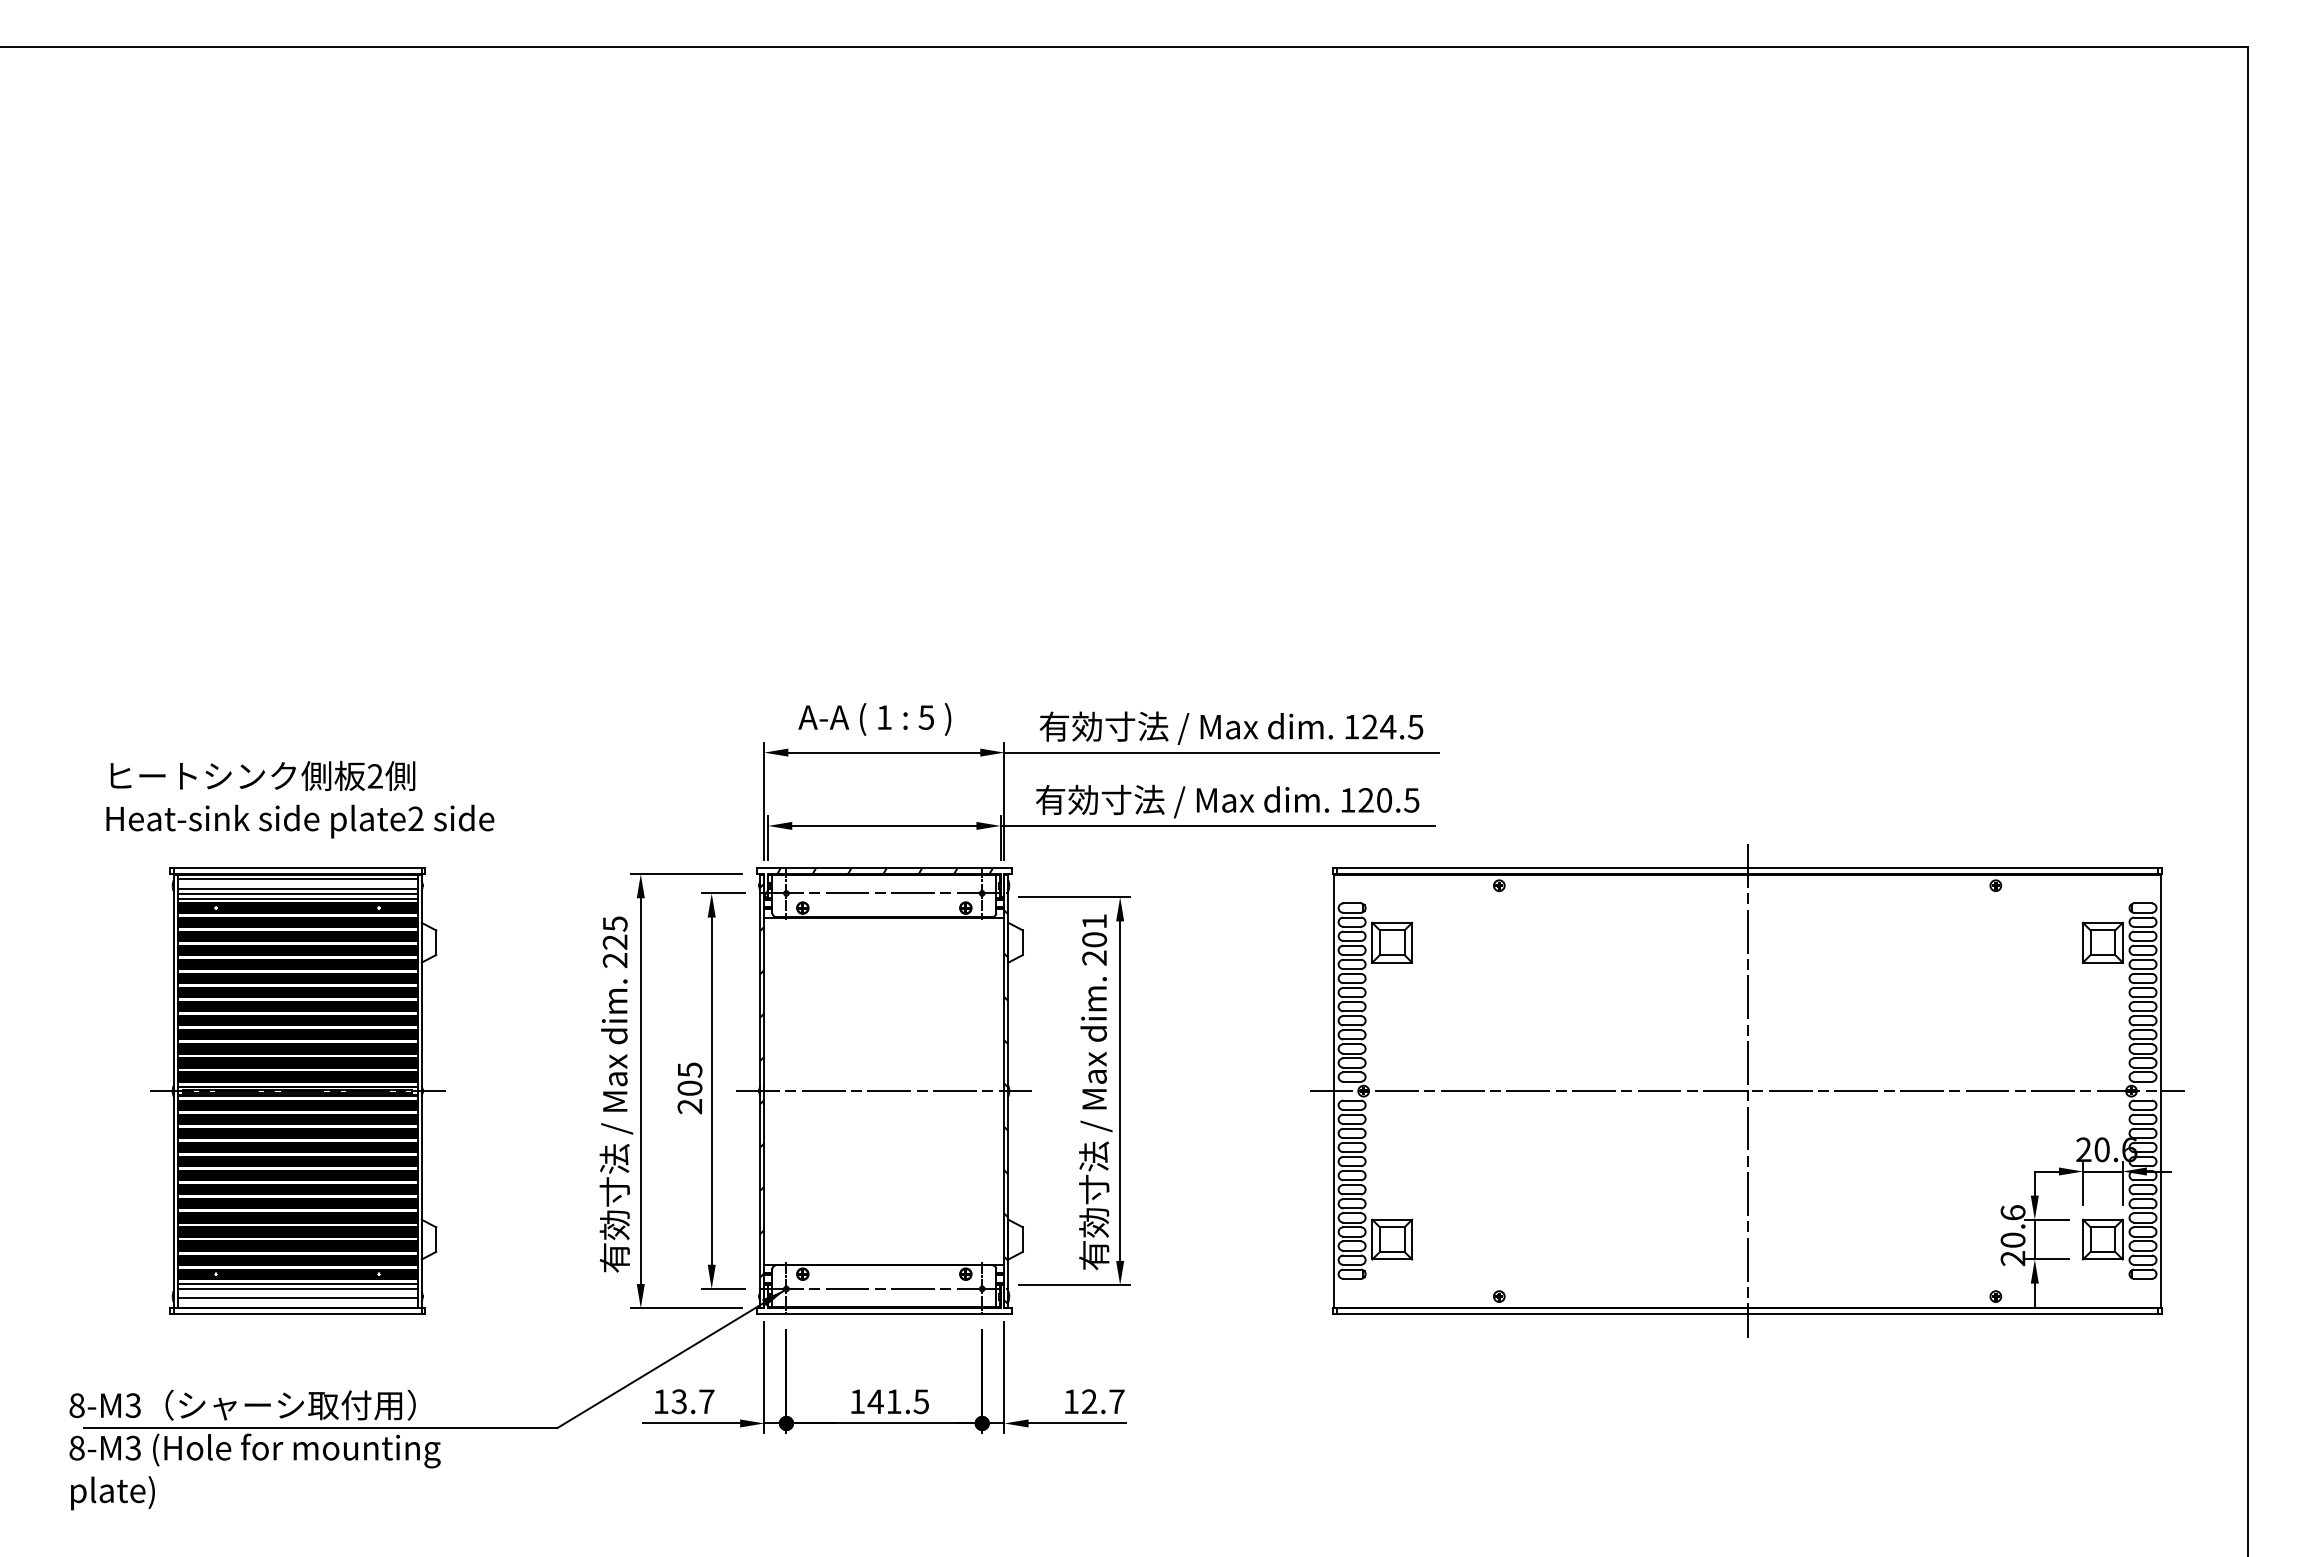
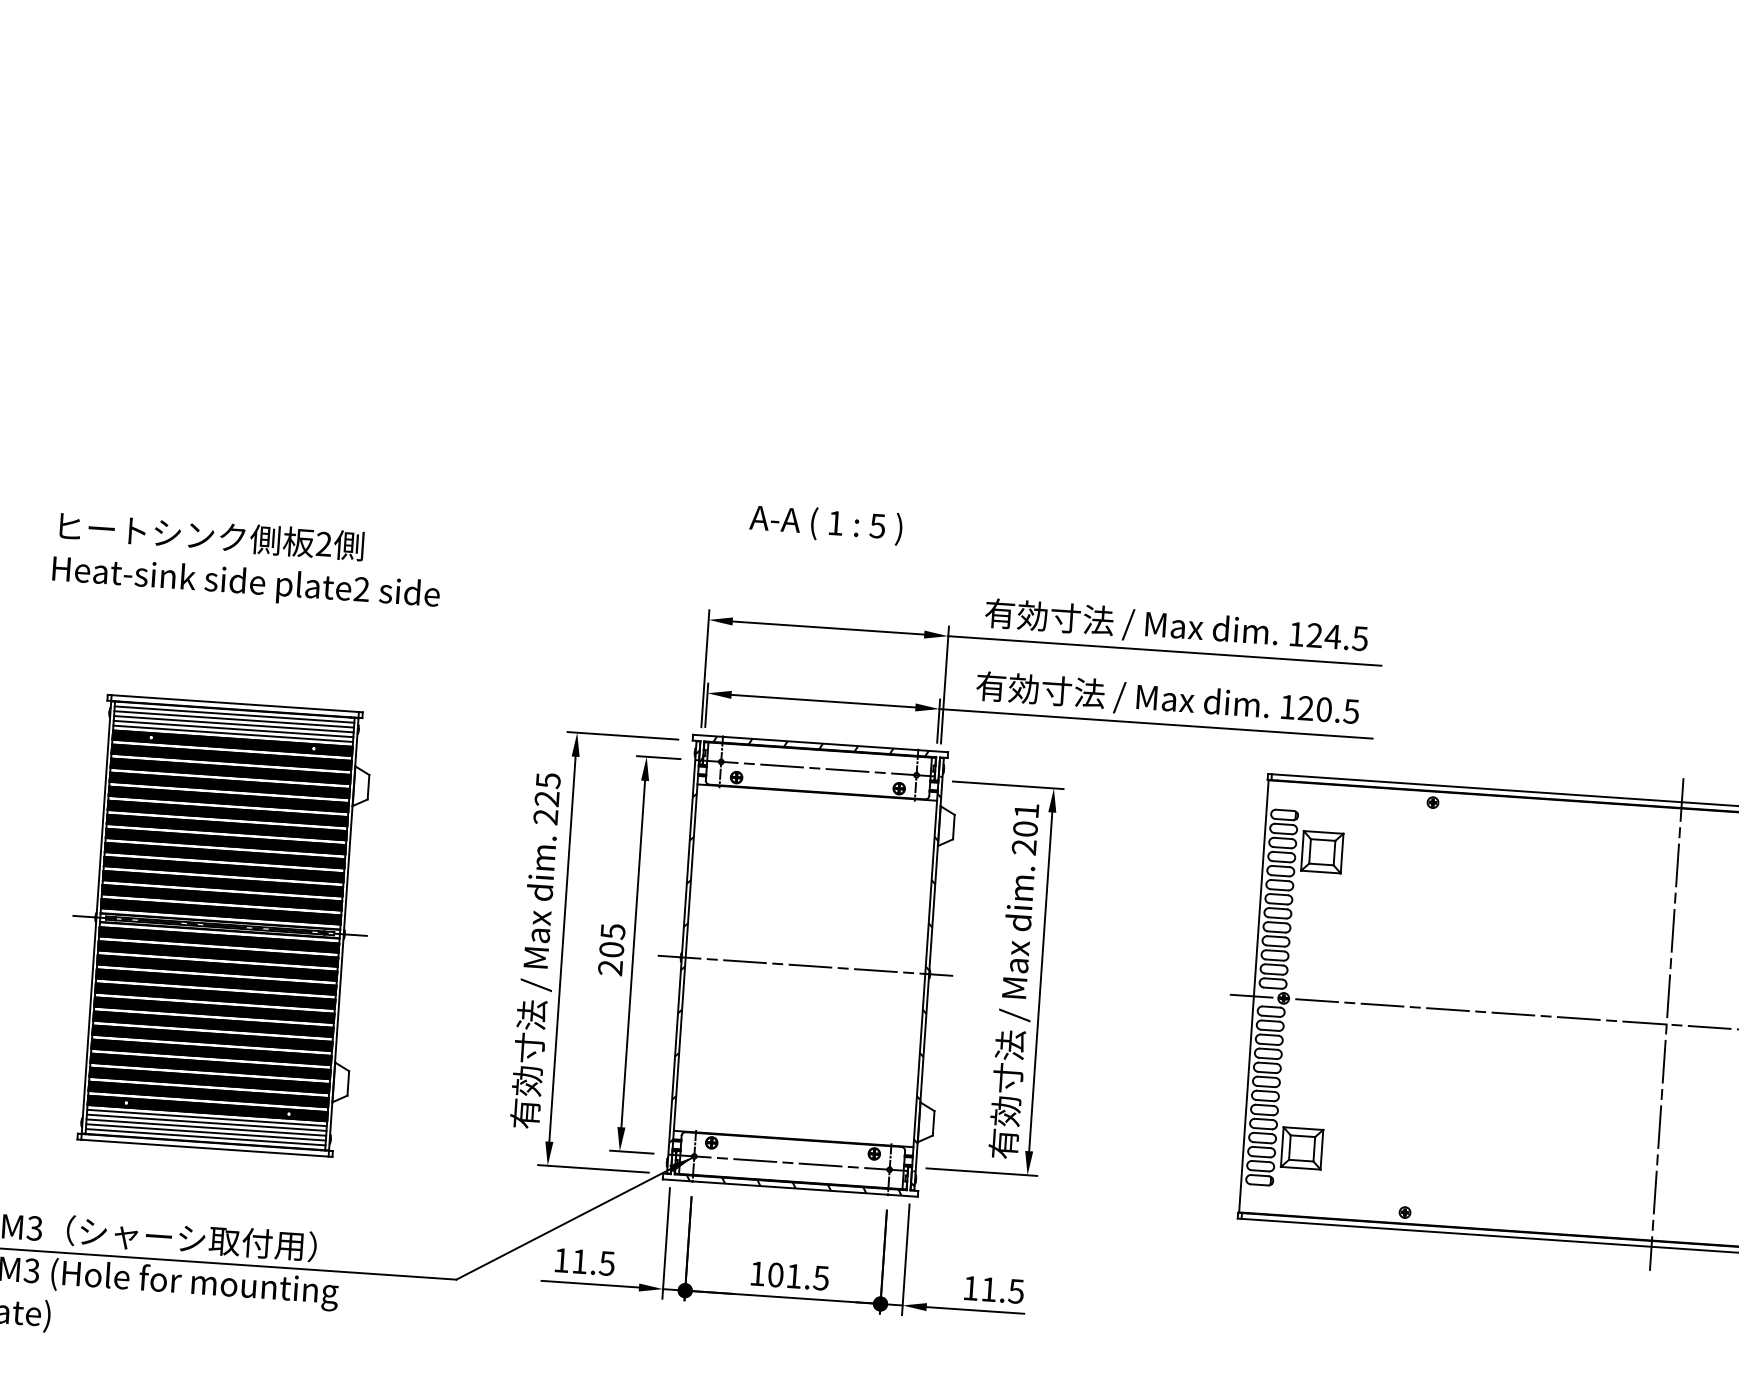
text: (874, 719) -> (825, 524), moved
text: (300, 799) -> (247, 562), moved
line: (297, 884) -> (234, 719), added
line: (297, 1293) -> (206, 1127), added
hatch: (880, 1299) -> (787, 1173), added
line: (297, 1302) -> (205, 1136), added
text: (692, 1401) -> (592, 1262), 13.7 -> 11.5
text: (875, 1401) -> (775, 1274), 141.5 -> 101.5
text: (1103, 1401) -> (1003, 1290), 12.7 -> 11.5

